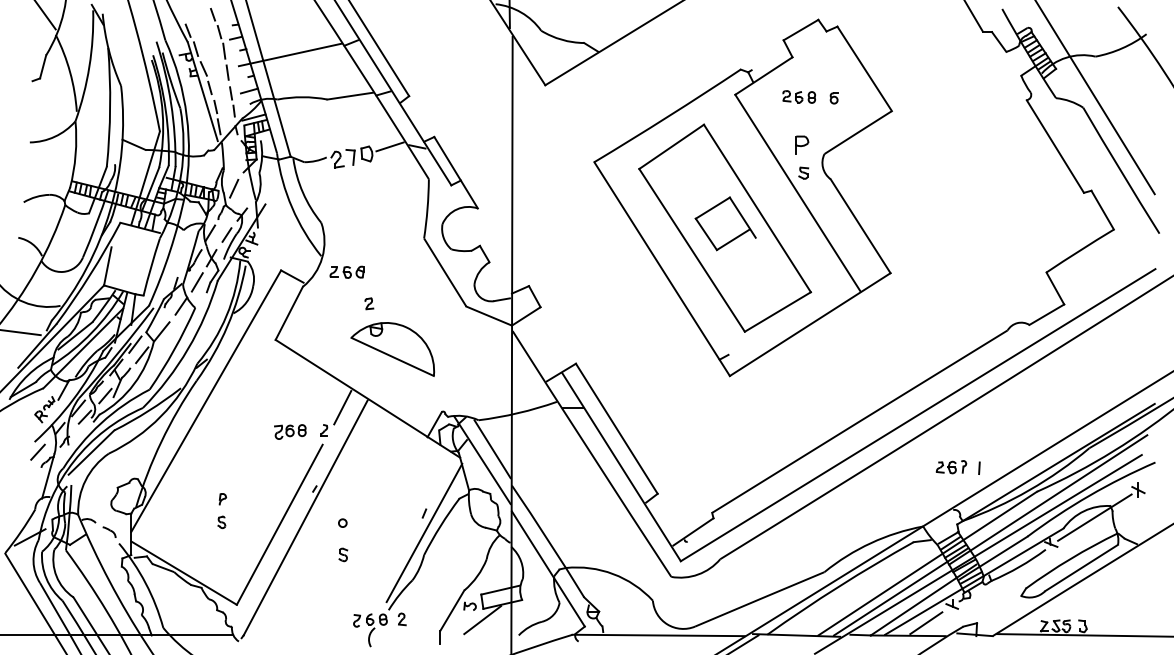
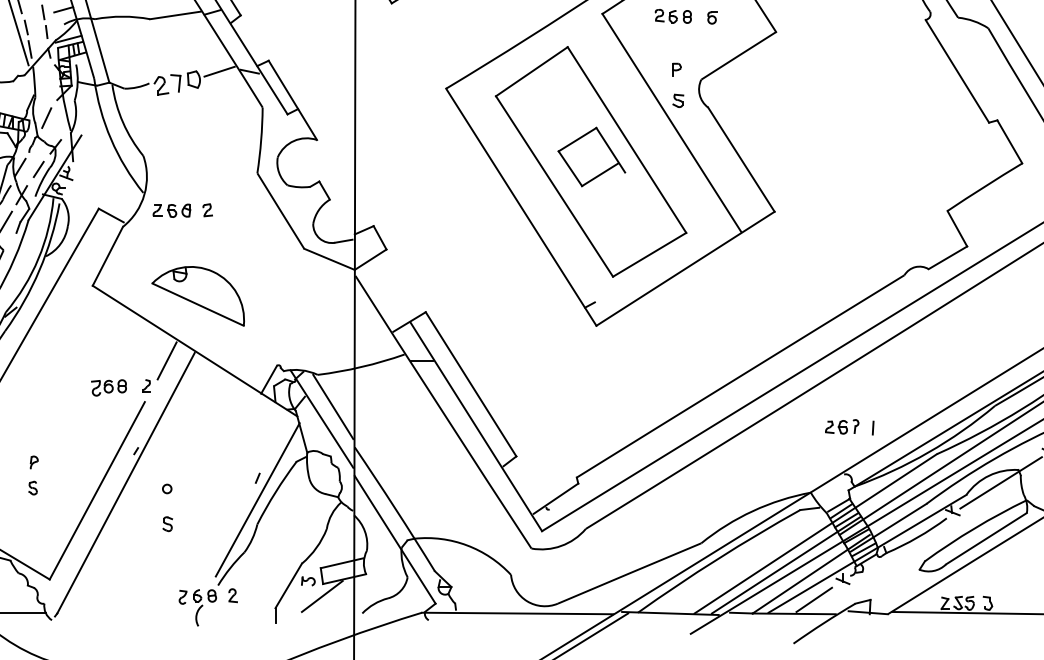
part: (802, 144) -> (676, 69), size x0.62
part: (369, 303) -> (207, 209), moved
part: (392, 349) -> (197, 296), moved

